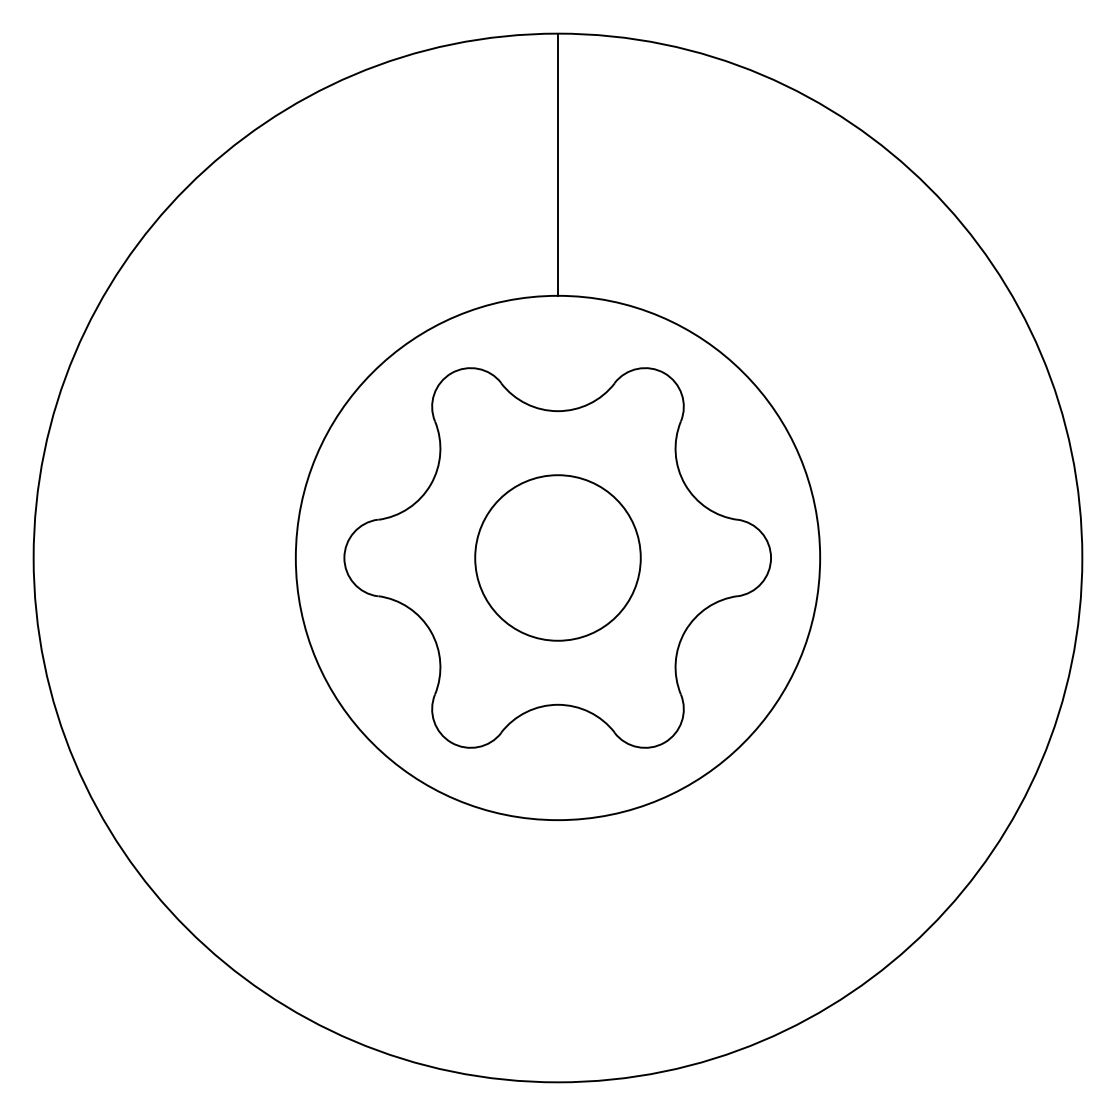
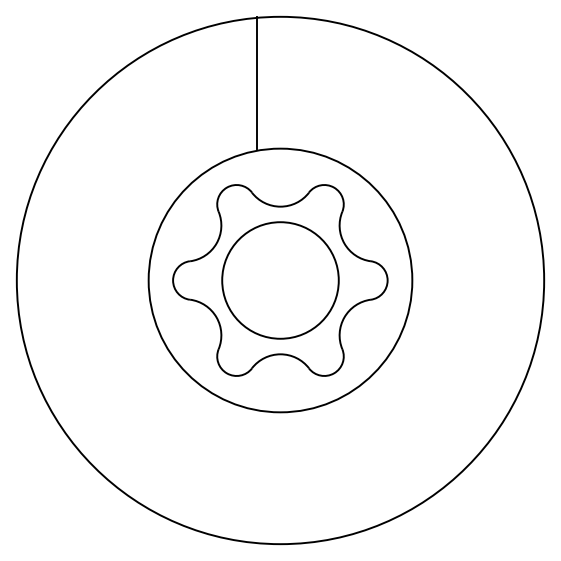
line: (558, 164) -> (256, 82), moved
circle: (558, 558) -> (280, 280), size x1.4

